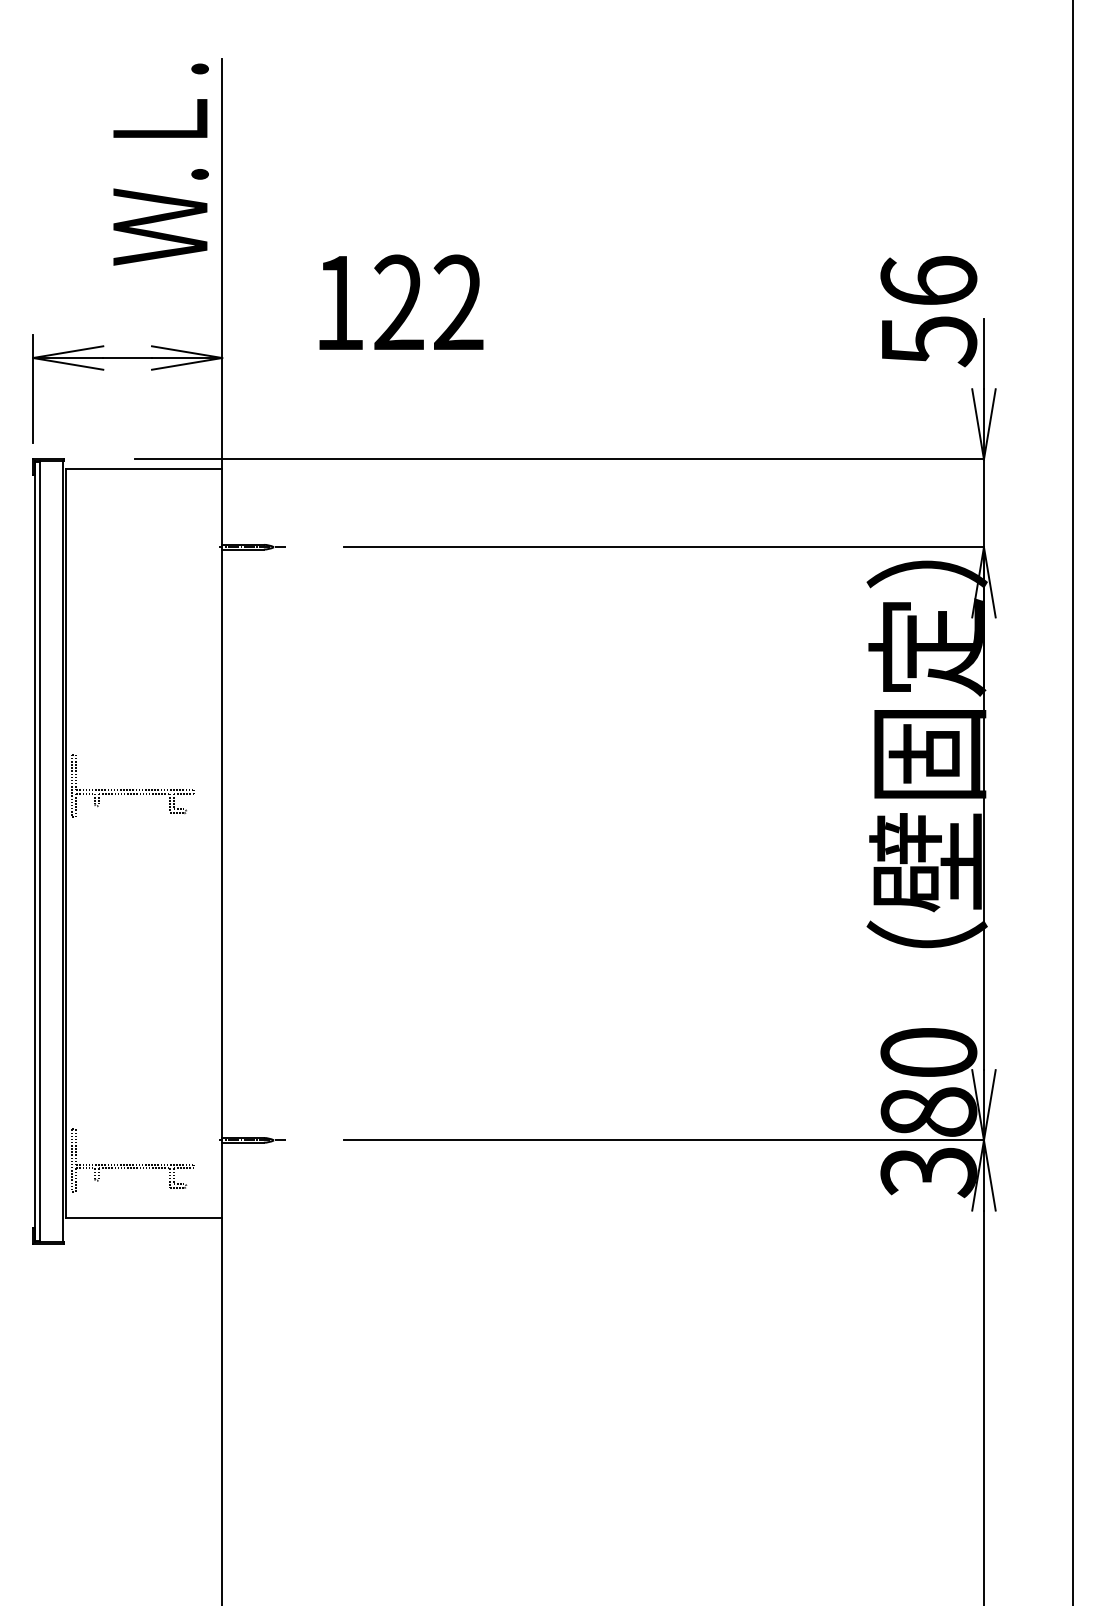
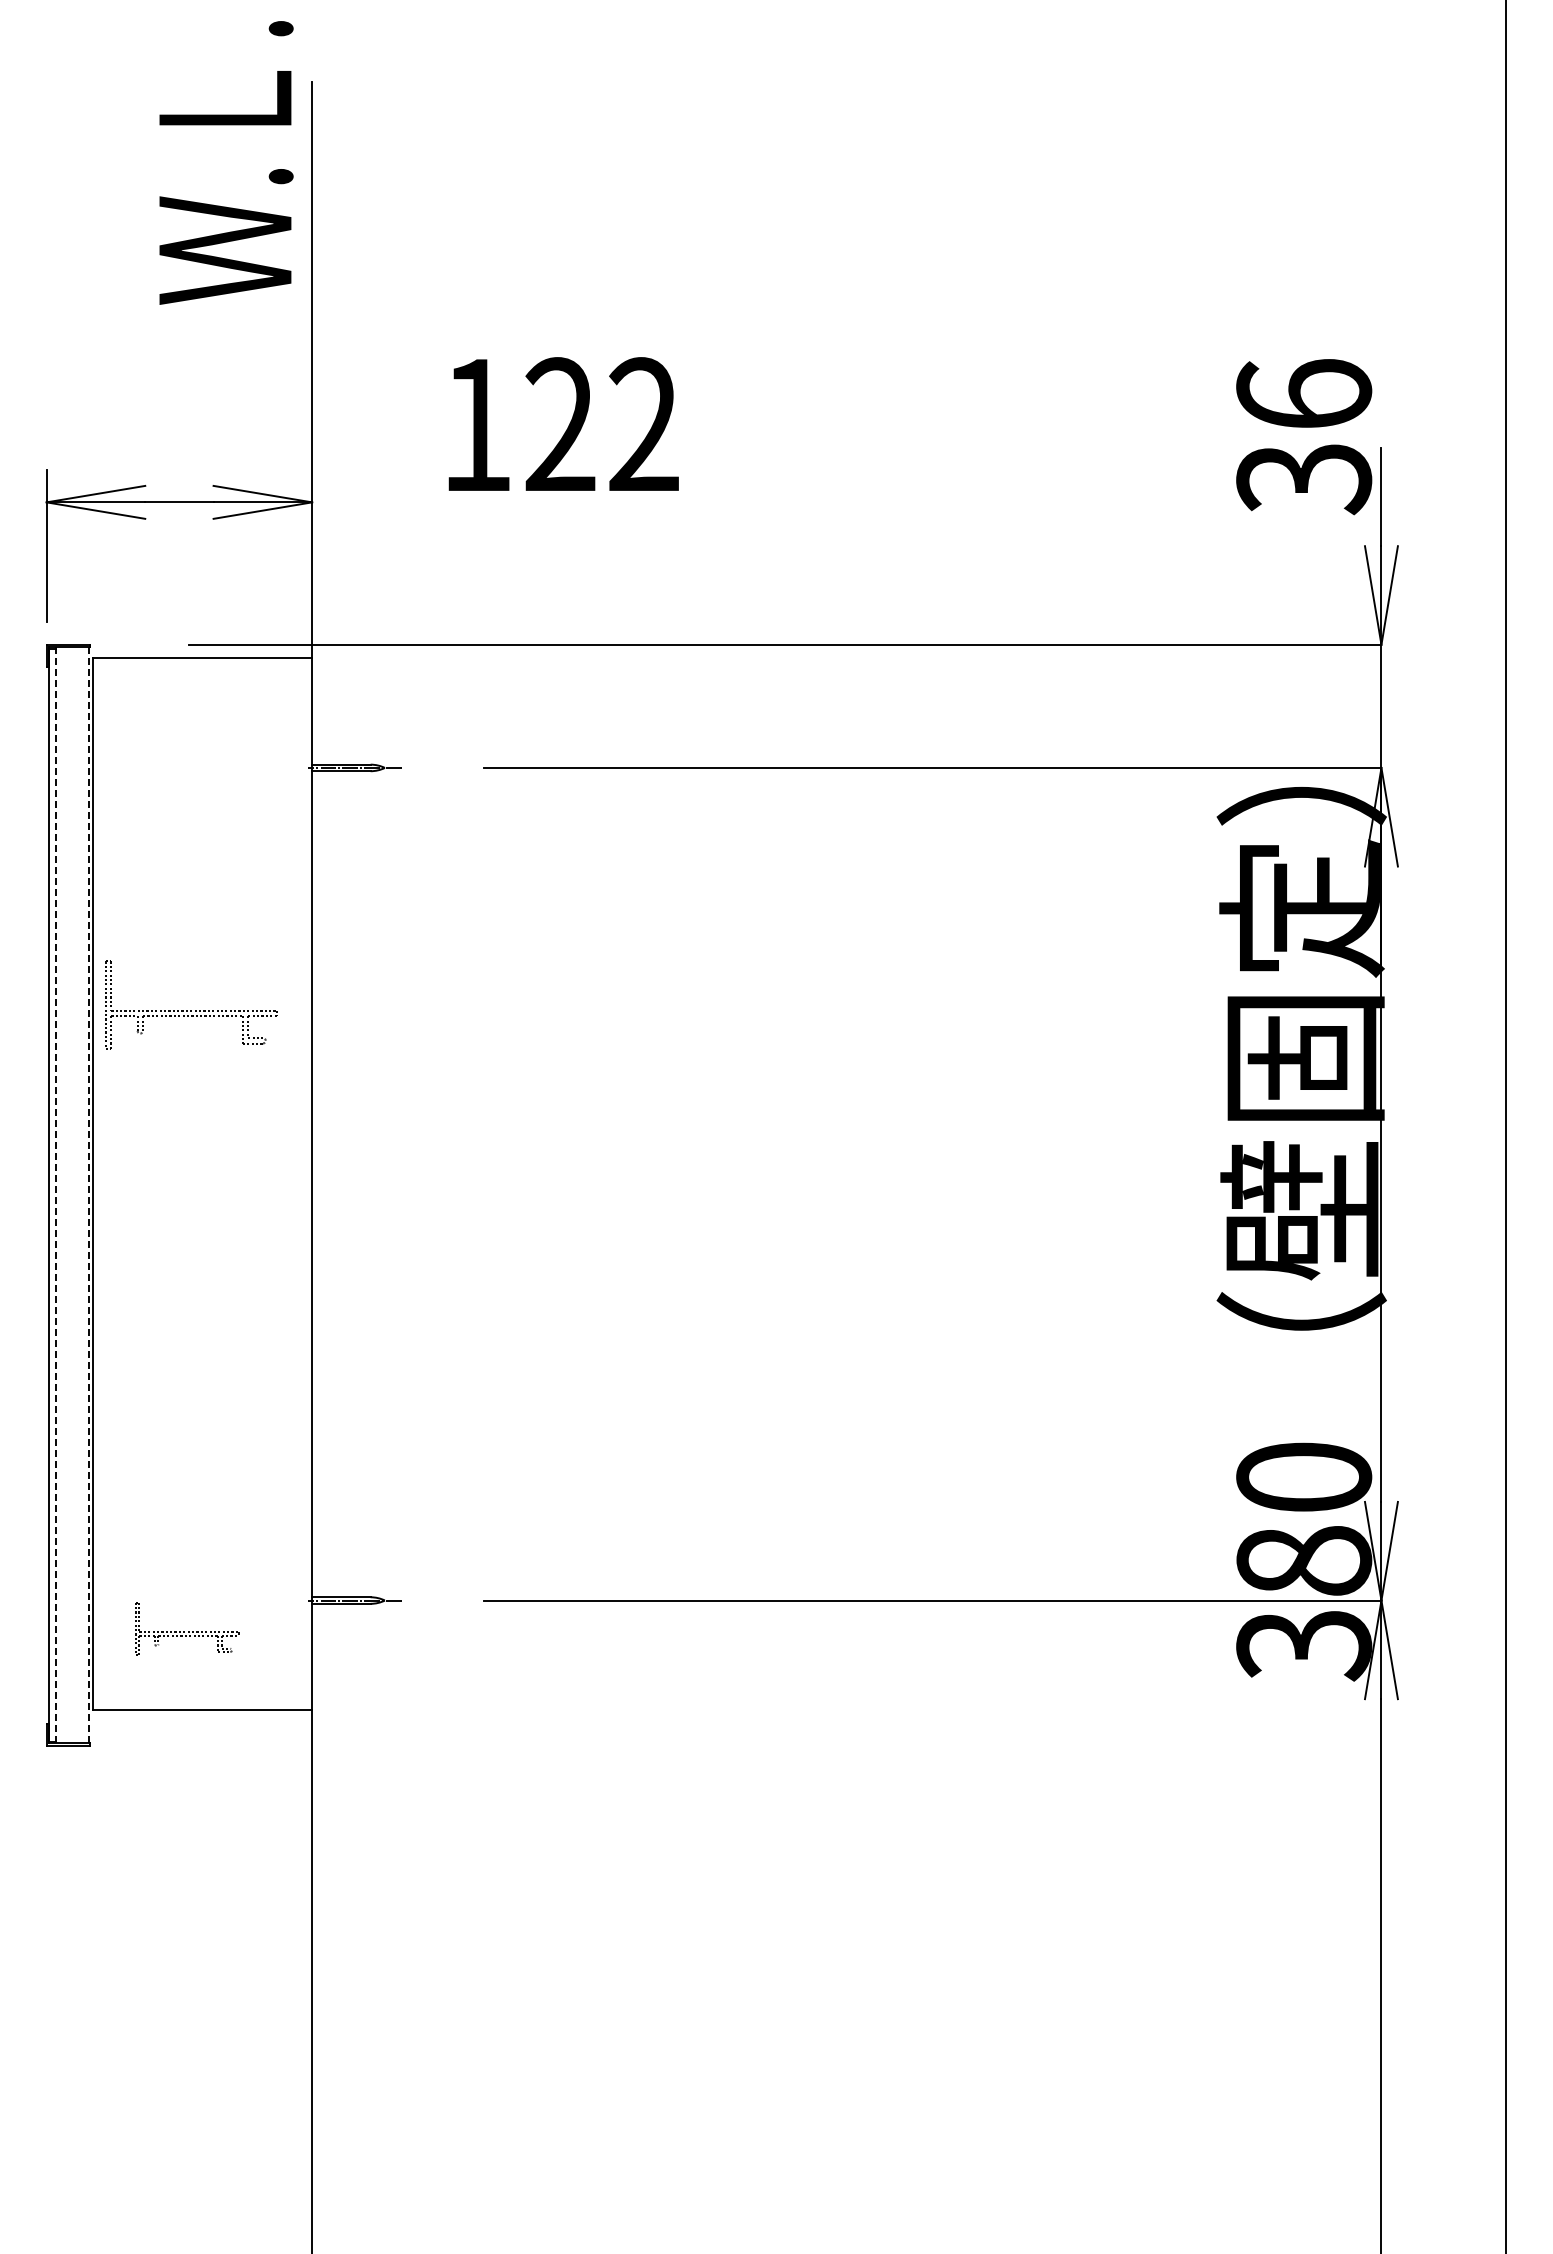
text: (161, 164) -> (226, 162), moved
text: (929, 341) -> (1304, 479), 56 -> 36
part: (133, 785) -> (191, 1004), moved
line: (39, 851) -> (55, 1195), solid -> dashed
line: (62, 851) -> (88, 1195), solid -> dashed
part: (133, 1160) -> (187, 1628), size x0.6

